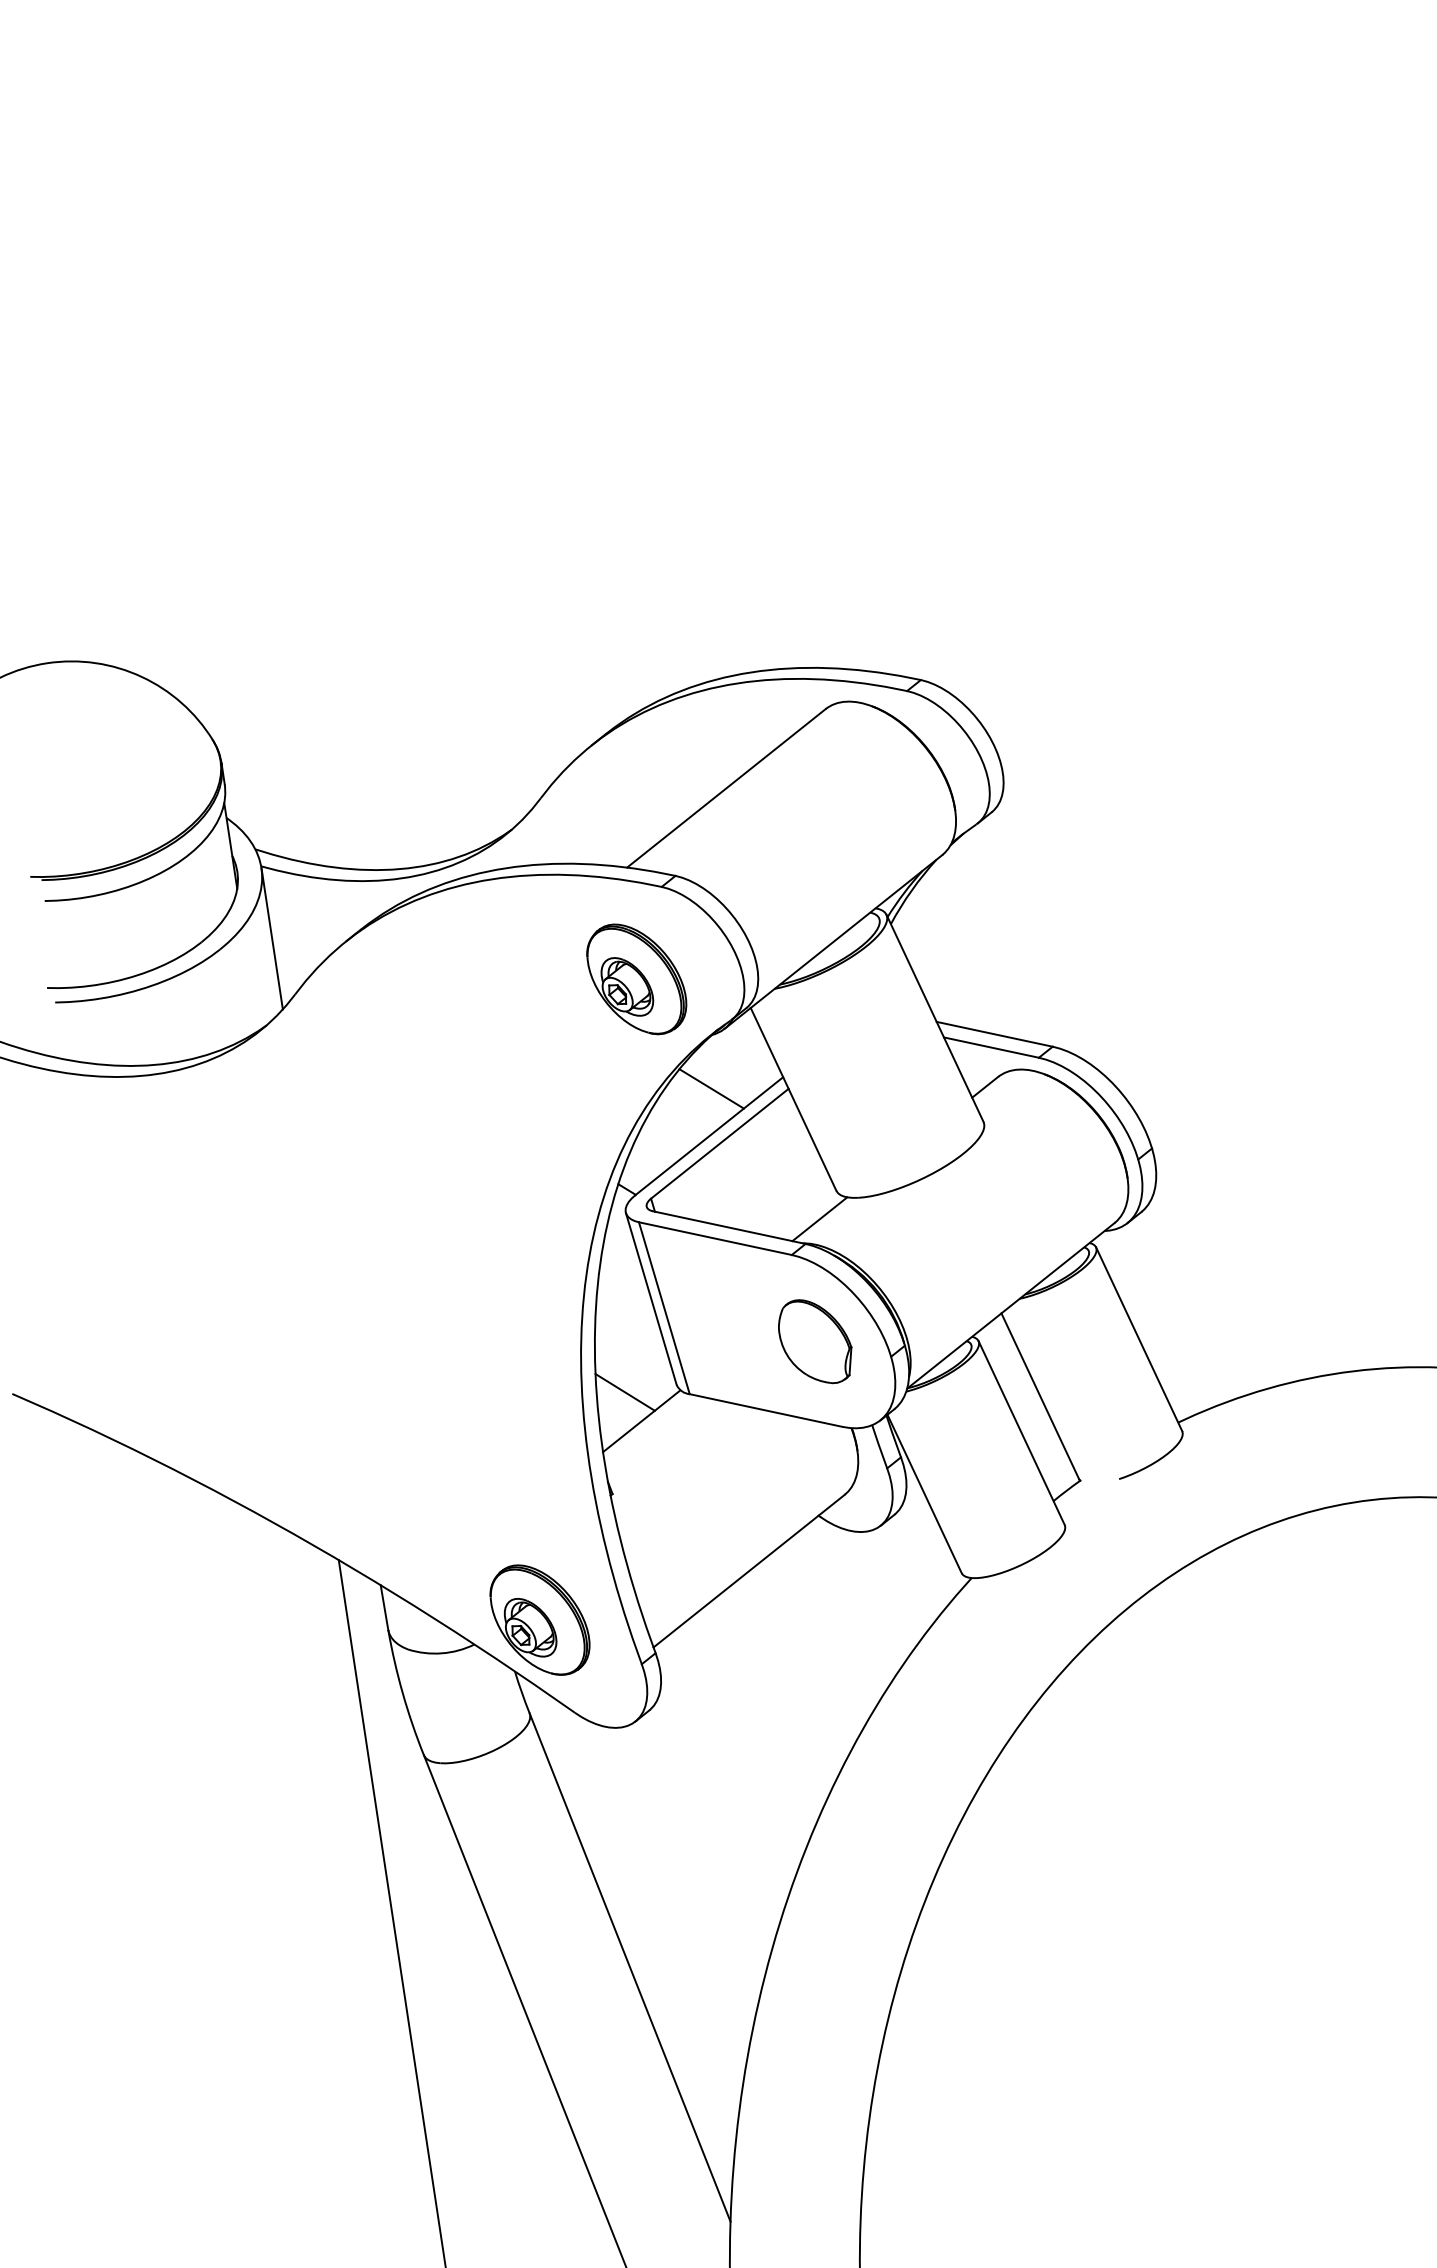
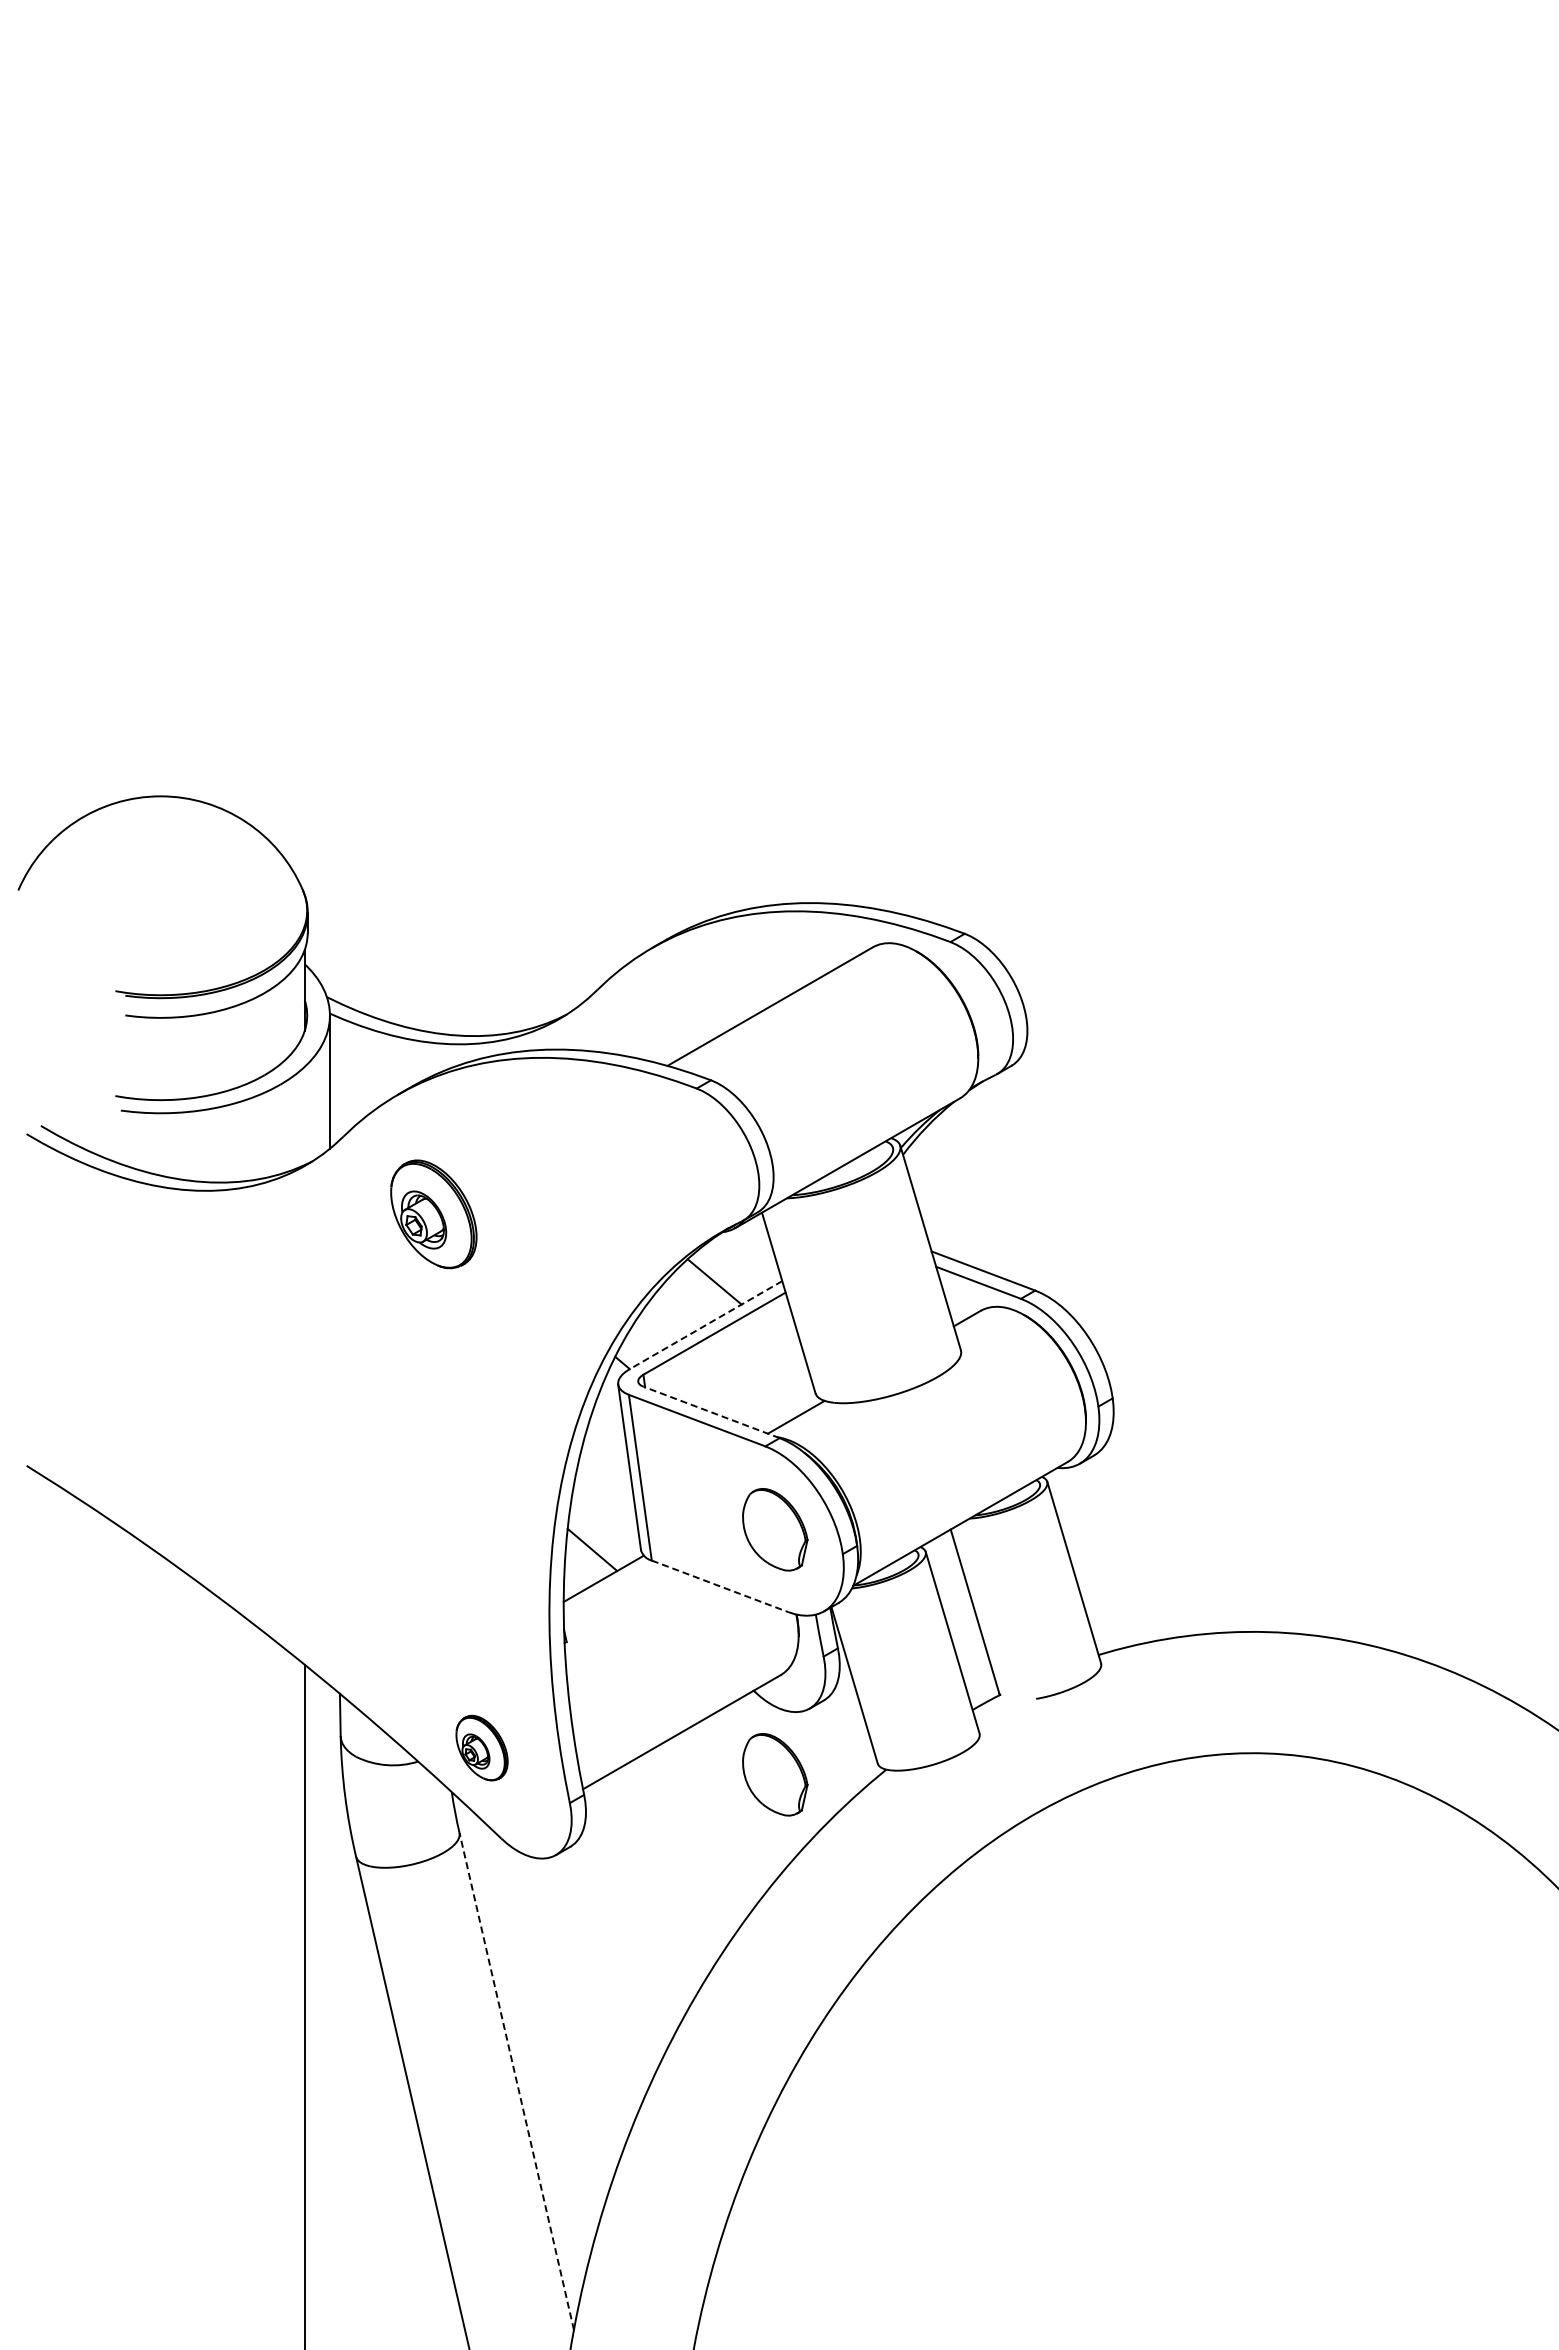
part: (636, 979) -> (433, 1214), moved
line: (708, 1136) -> (705, 1325), solid -> dashed
line: (729, 1227) -> (711, 1412), solid -> dashed
line: (766, 1410) -> (720, 1586), solid -> dashed
part: (855, 1600) -> (775, 1774), added
part: (539, 1619) -> (481, 1747), size x0.6
line: (629, 1966) -> (516, 2080), solid -> dashed

